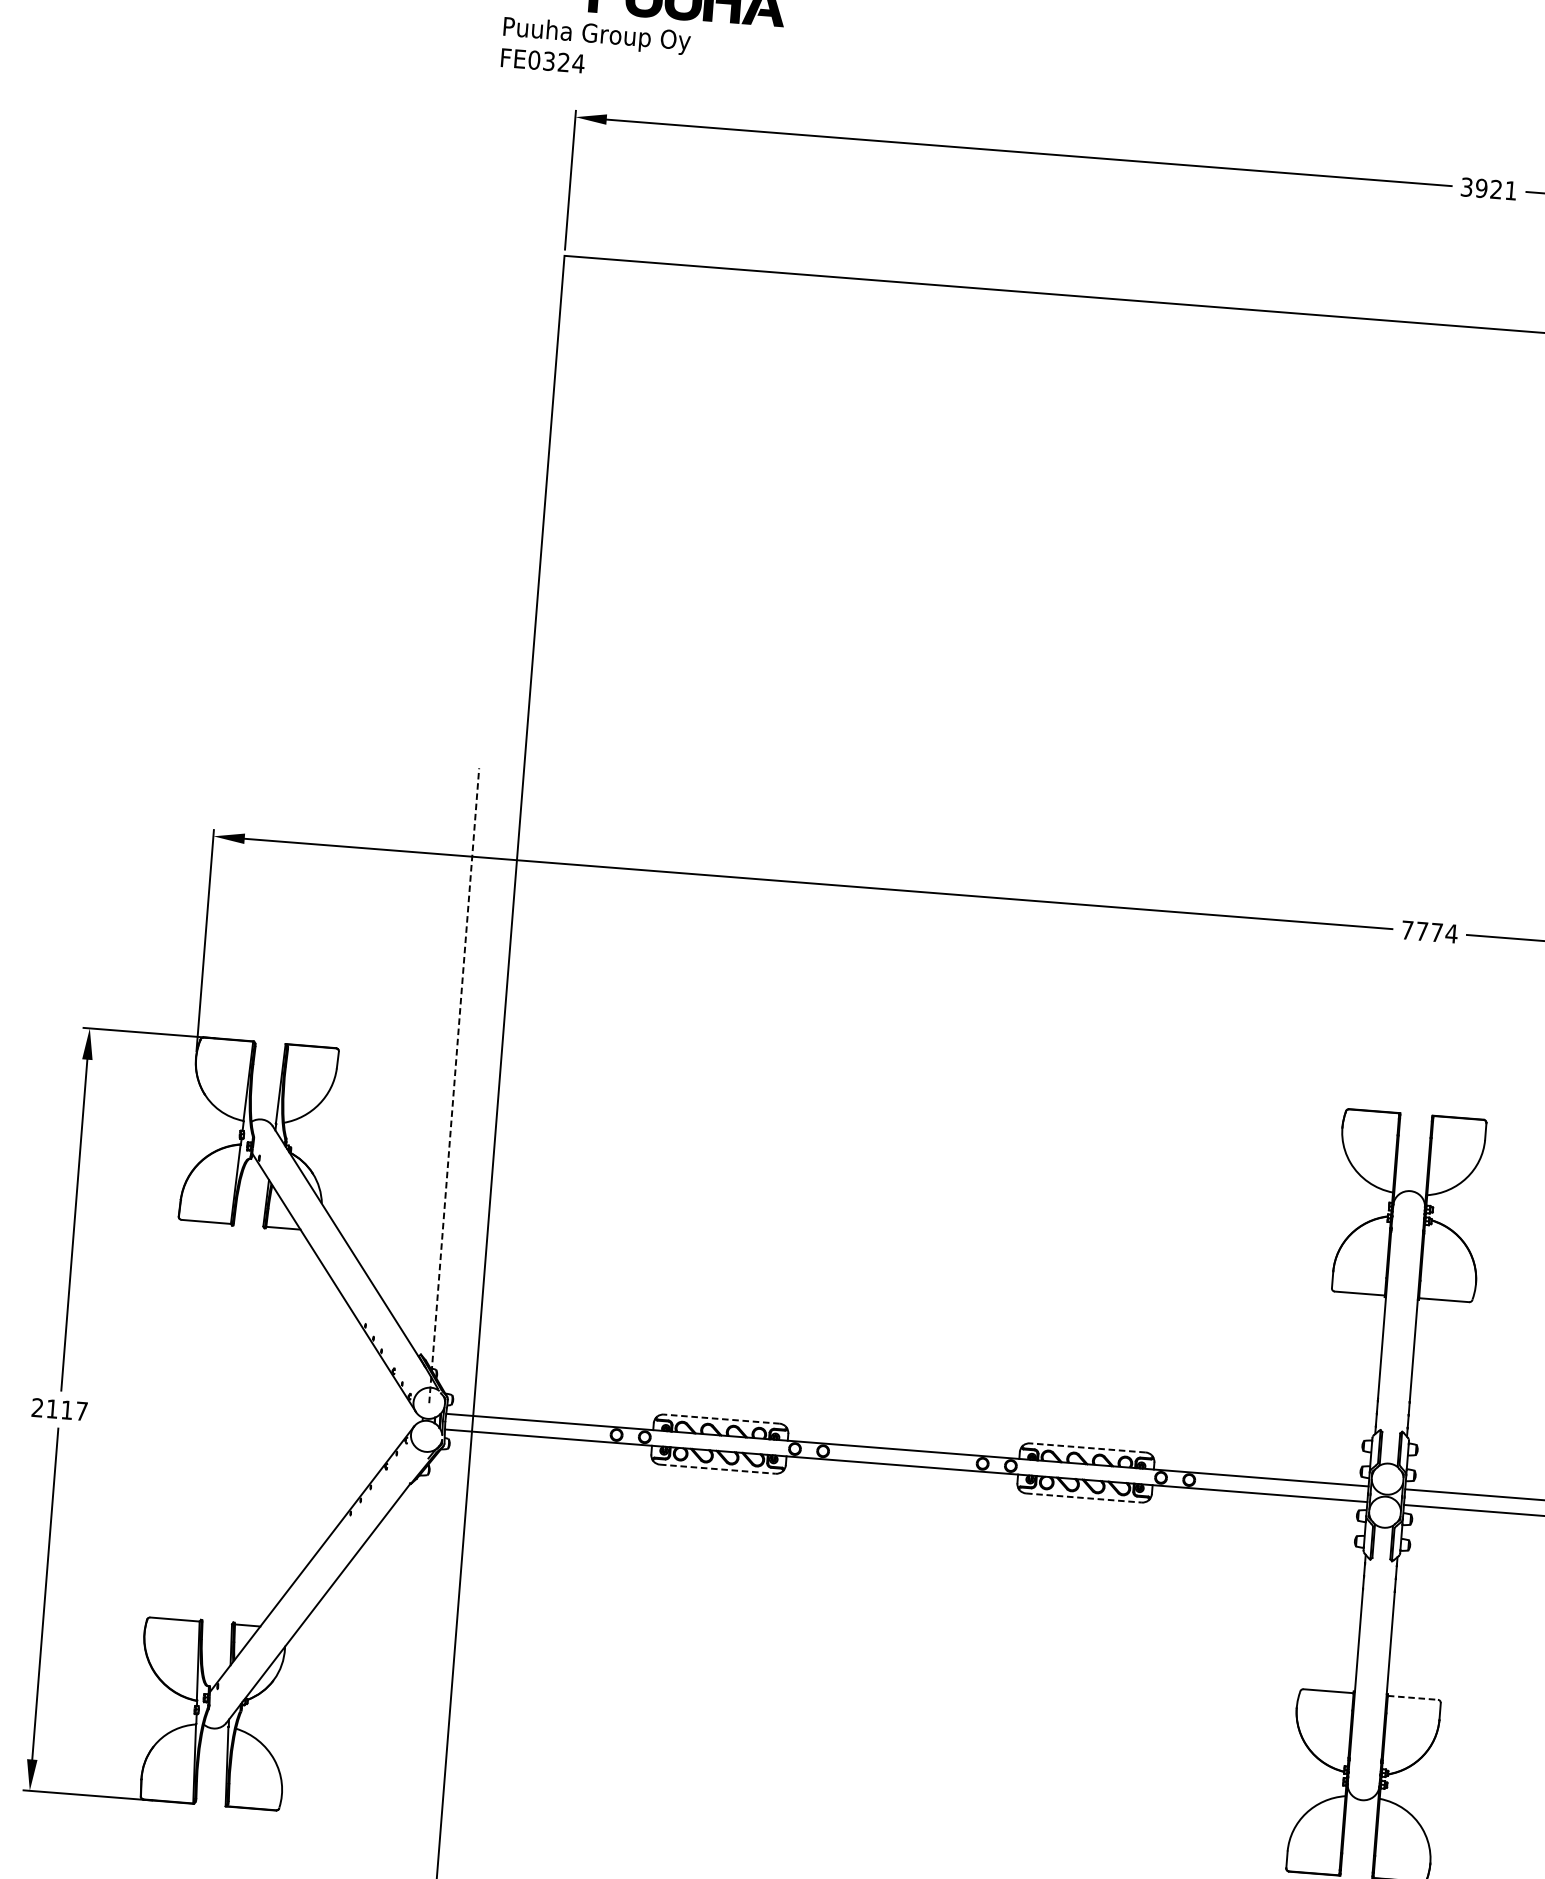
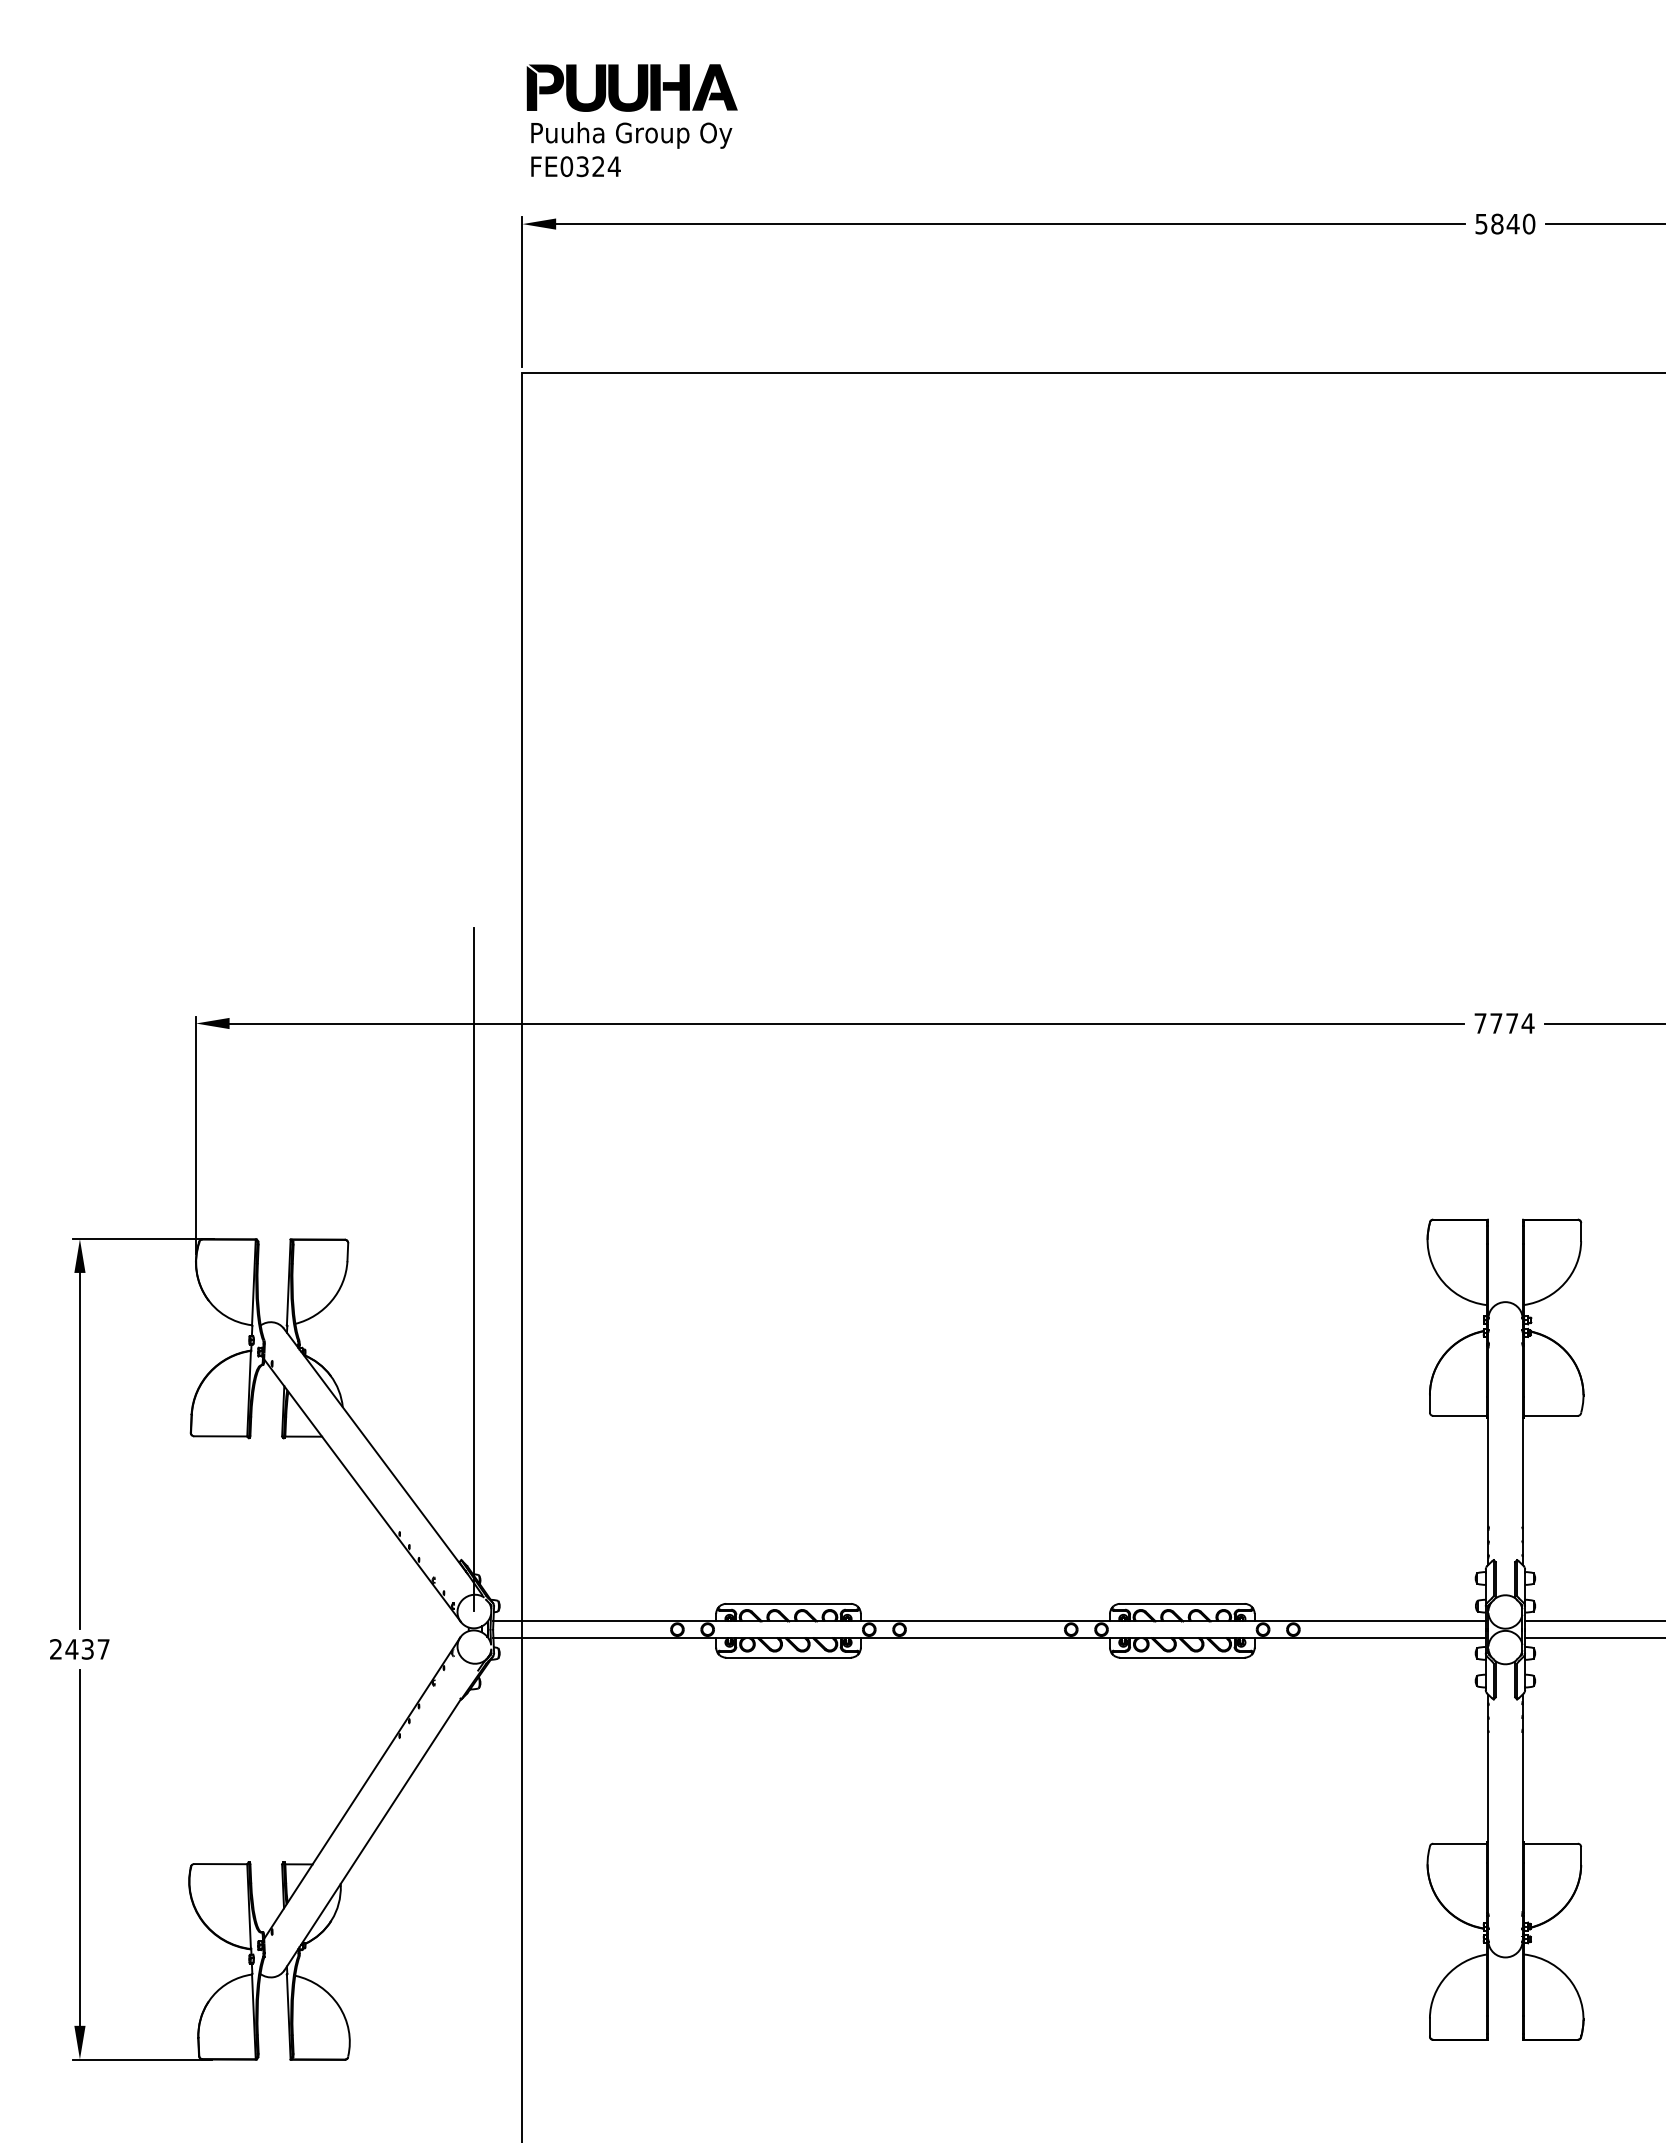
text: (595, 48) -> (631, 149), moved
text: (1489, 188) -> (1505, 223), 3921 -> 5840
line: (454, 1085) -> (474, 1269), dashed -> solid
text: (59, 1409) -> (79, 1649), 2117 -> 2437
line: (721, 1418) -> (788, 1603), dashed -> solid
line: (1087, 1447) -> (1181, 1603), dashed -> solid
line: (718, 1469) -> (789, 1657), dashed -> solid
line: (1084, 1497) -> (1182, 1657), dashed -> solid
line: (1412, 1697) -> (1550, 1843), dashed -> solid

